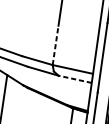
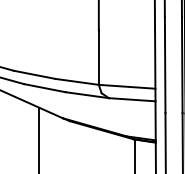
line: (55, 45) -> (98, 57), dashed -> solid
line: (74, 79) -> (131, 99), dashed -> solid

